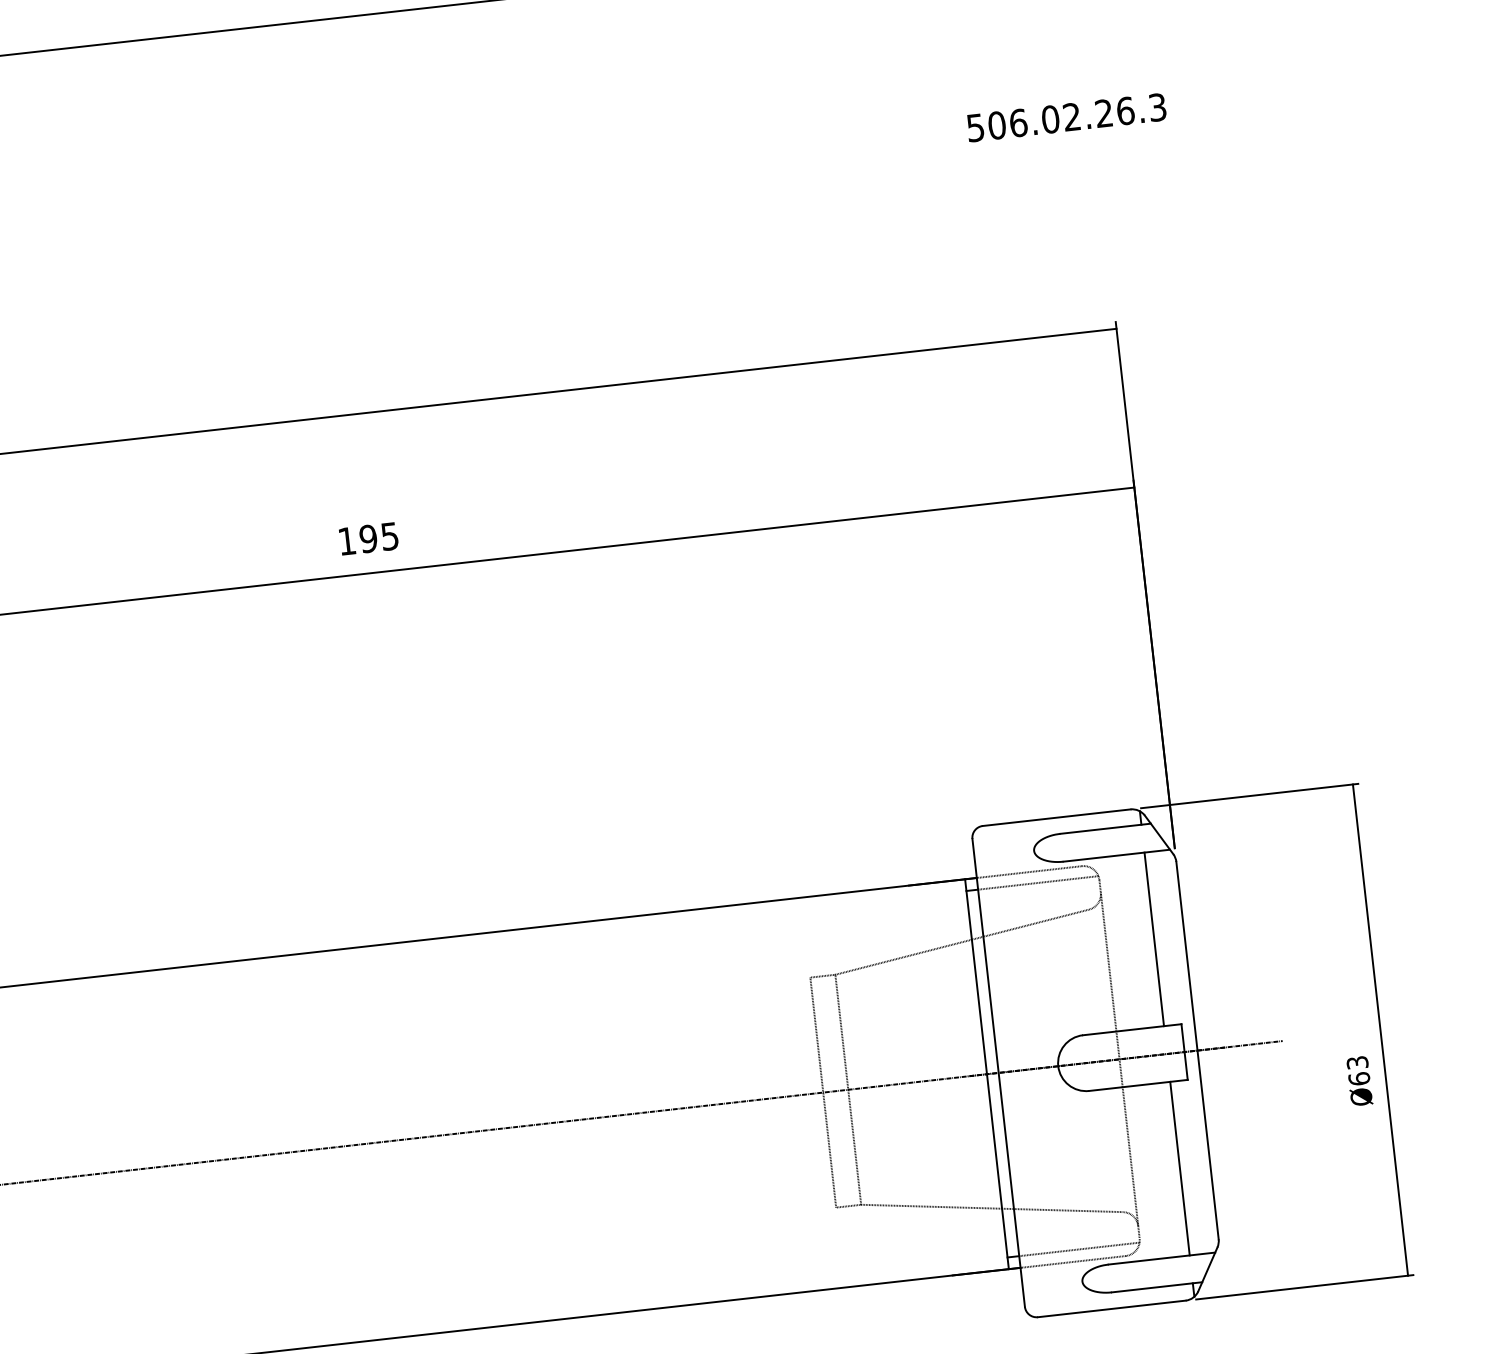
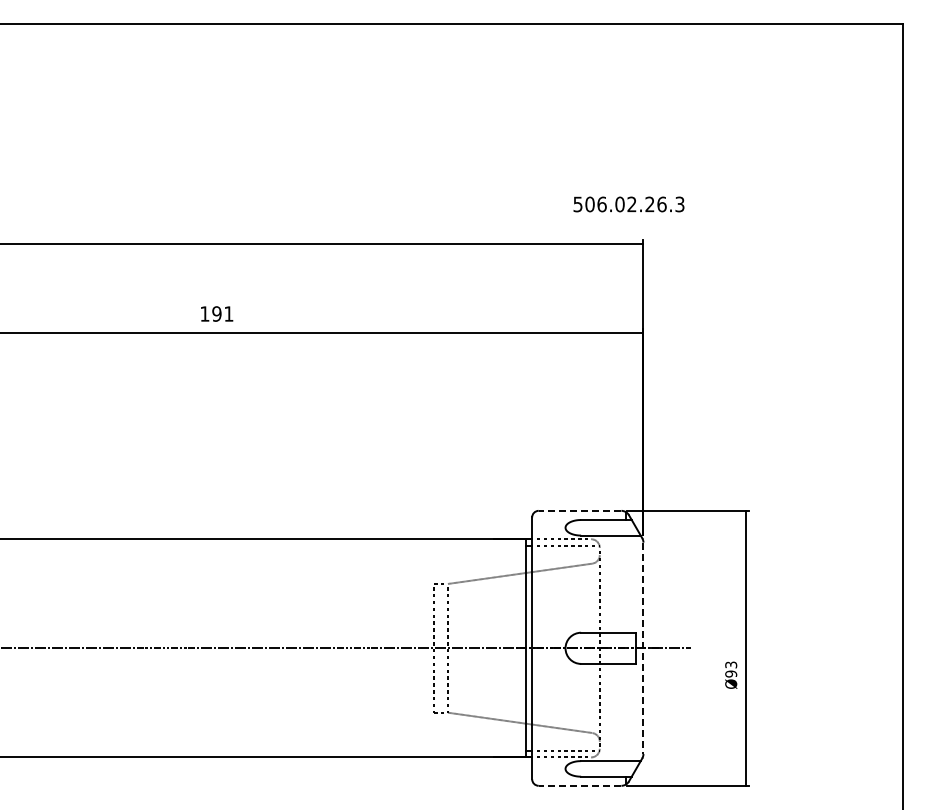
text: (1065, 117) -> (628, 204), moved
text: (389, 535) -> (228, 313), 195 -> 191
line: (1055, 817) -> (579, 510), solid -> dashed
line: (1154, 938) -> (626, 583), removed
line: (1197, 1050) -> (643, 648), solid -> dashed
text: (1359, 1077) -> (731, 673), Ø63 -> Ø93
line: (1180, 1168) -> (626, 712), removed
line: (1110, 1308) -> (579, 785), solid -> dashed

